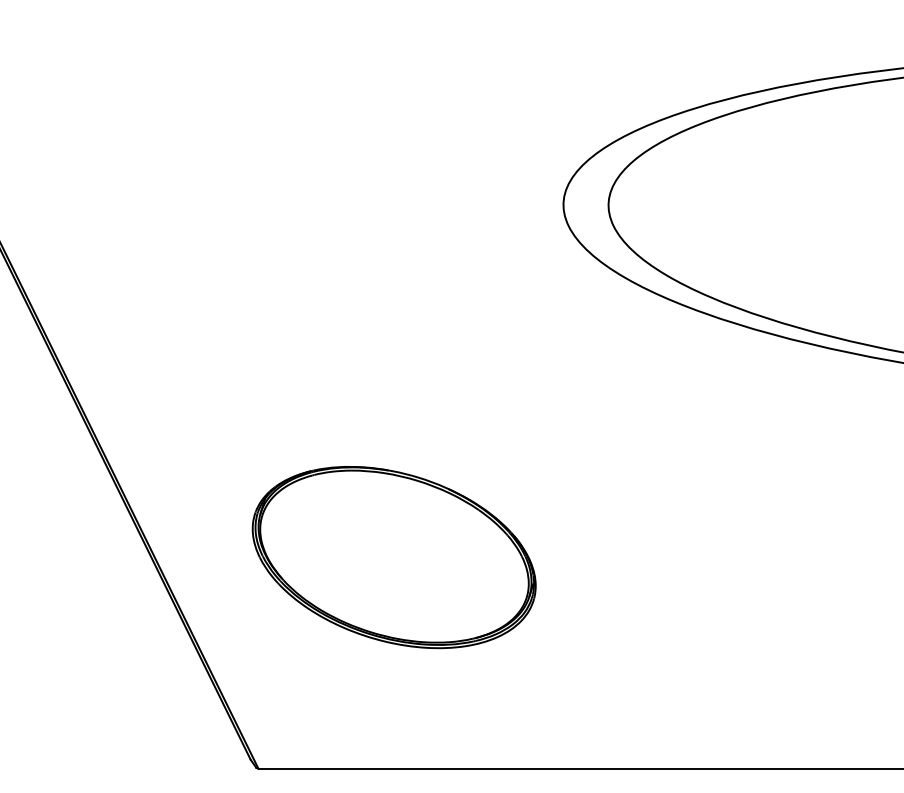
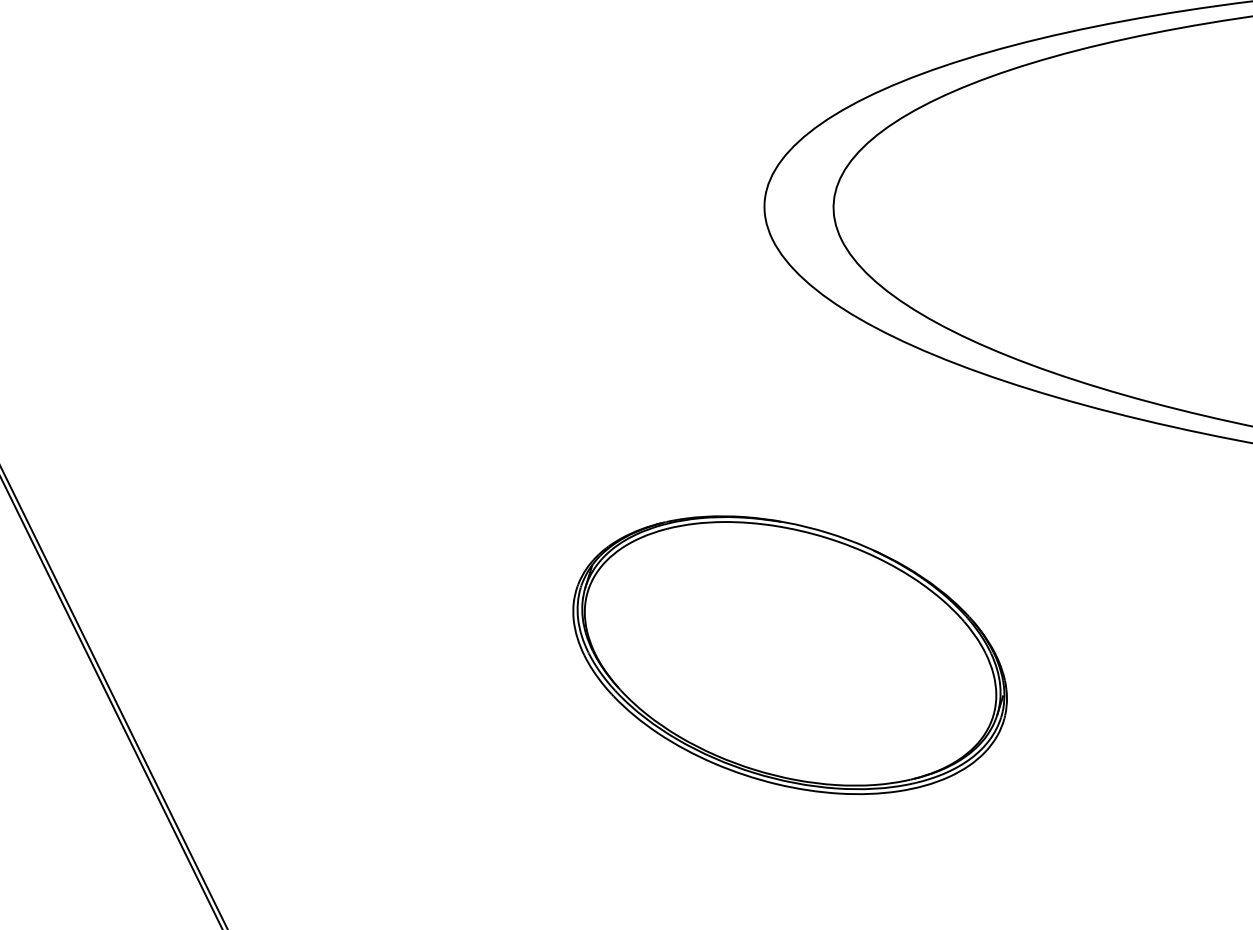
part: (393, 557) -> (789, 655), moved

